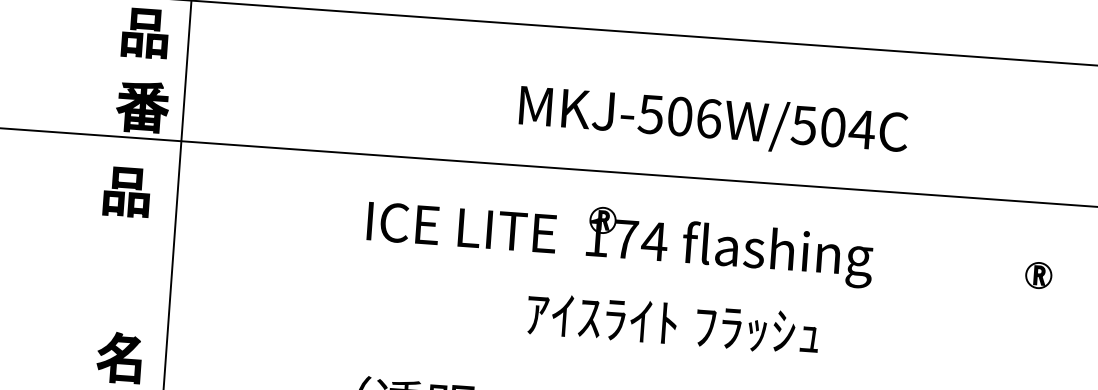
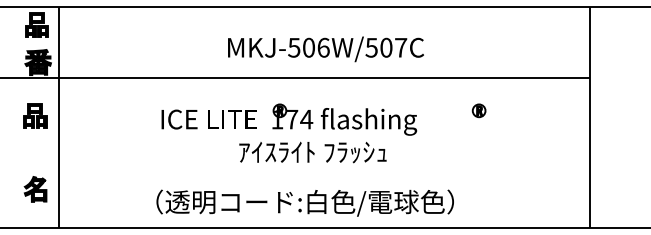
text: (861, 128) -> (400, 47), MKJ-506W/504C -> MKJ-506W/507C
part: (127, 191) -> (35, 115), moved
part: (620, 238) -> (289, 119), moved
part: (1037, 274) -> (478, 110), moved

